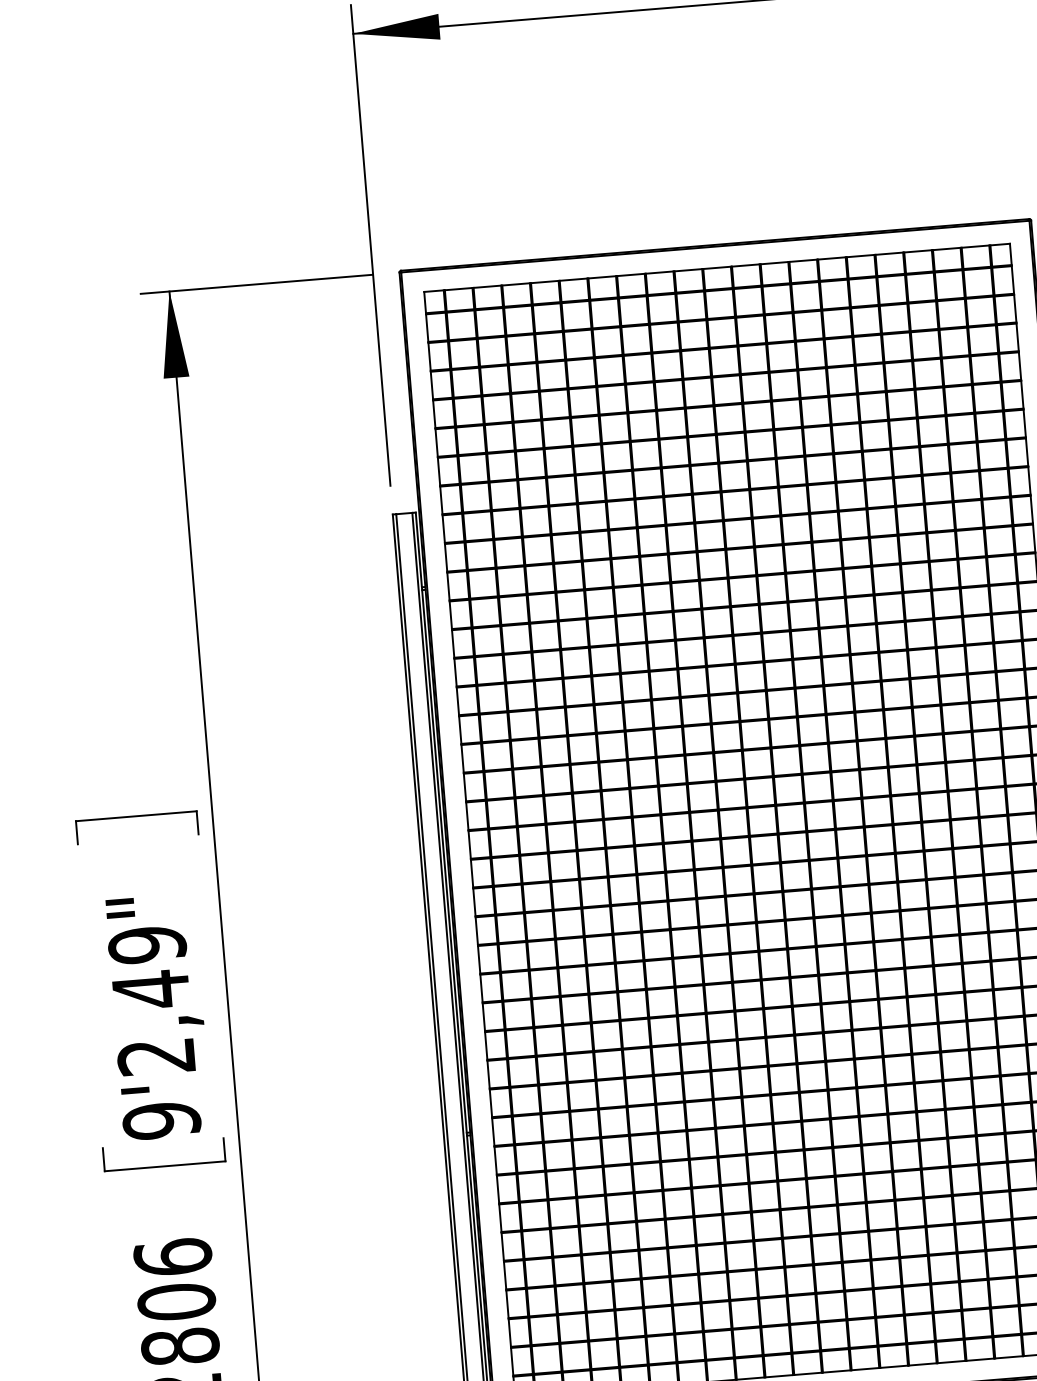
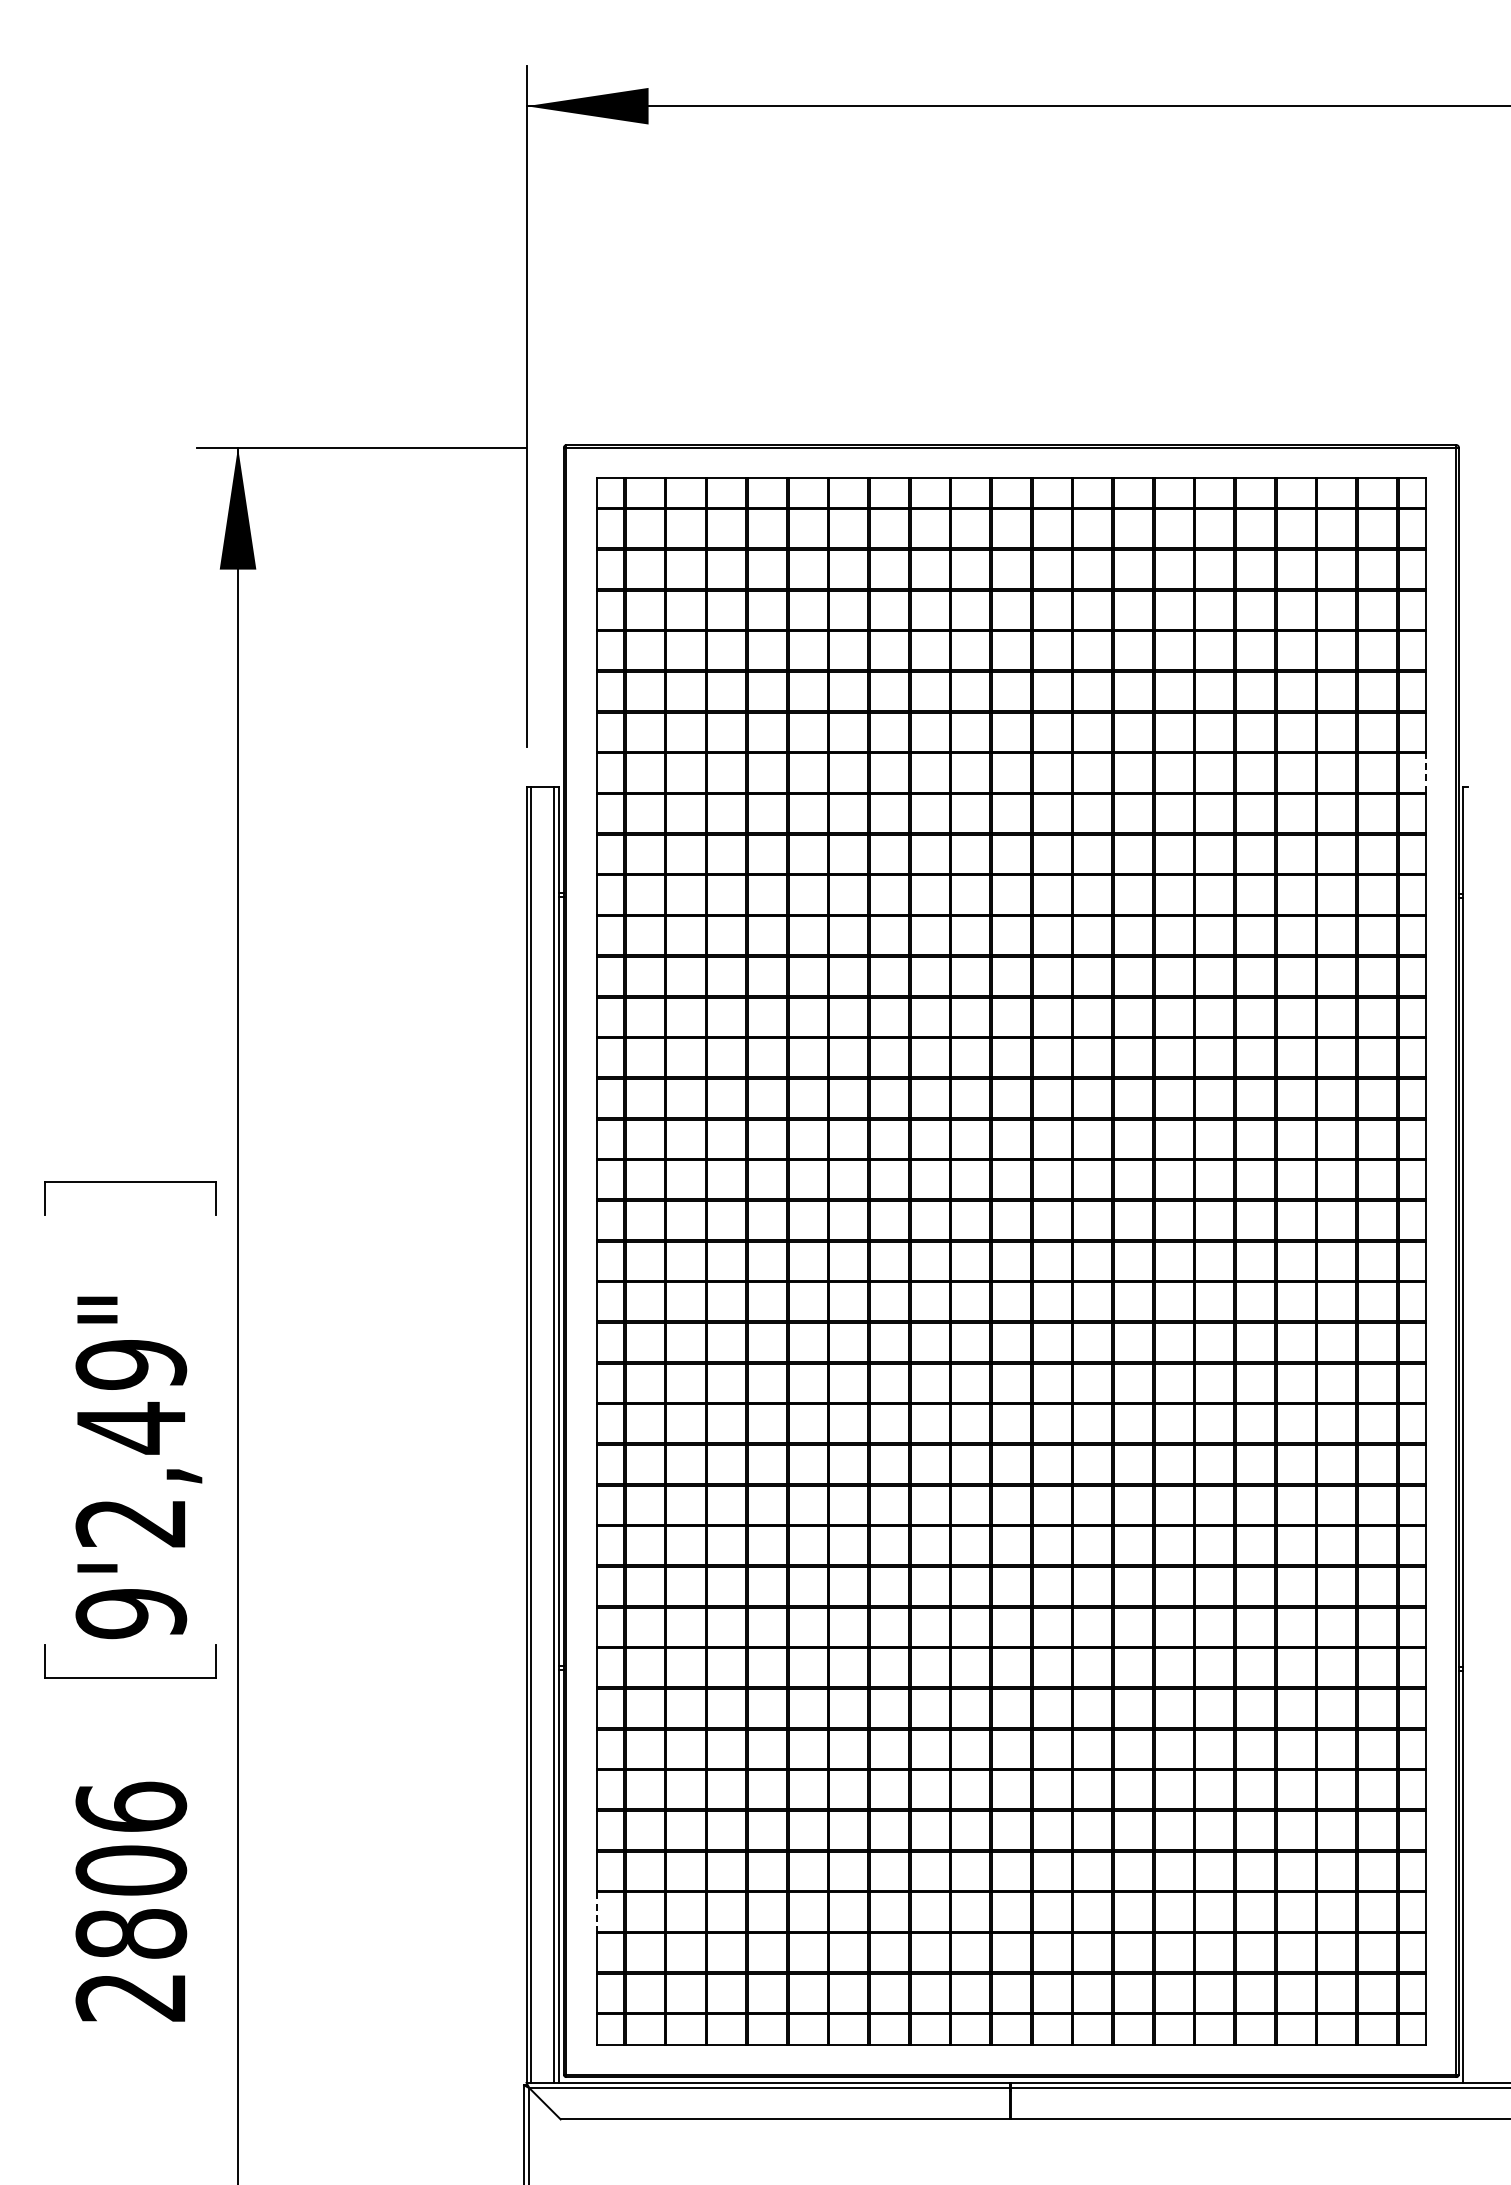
line: (1027, 451) -> (1426, 772), solid -> dashed
line: (507, 1303) -> (596, 1911), solid -> dashed

